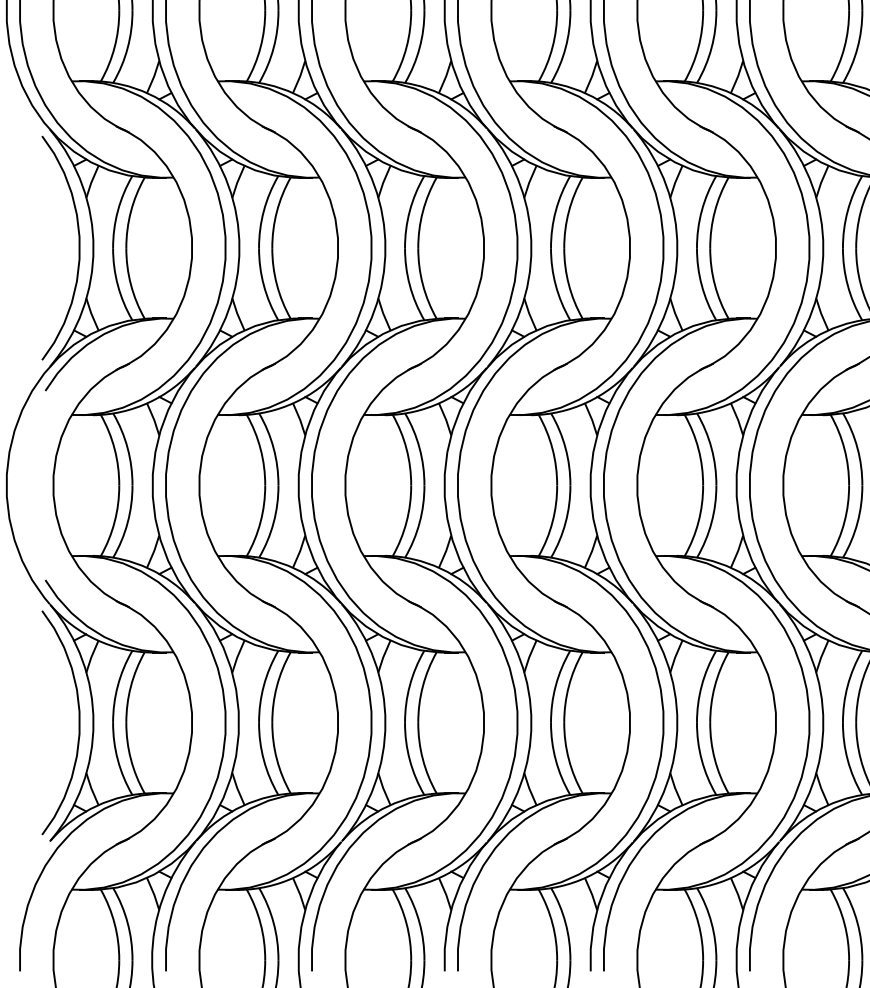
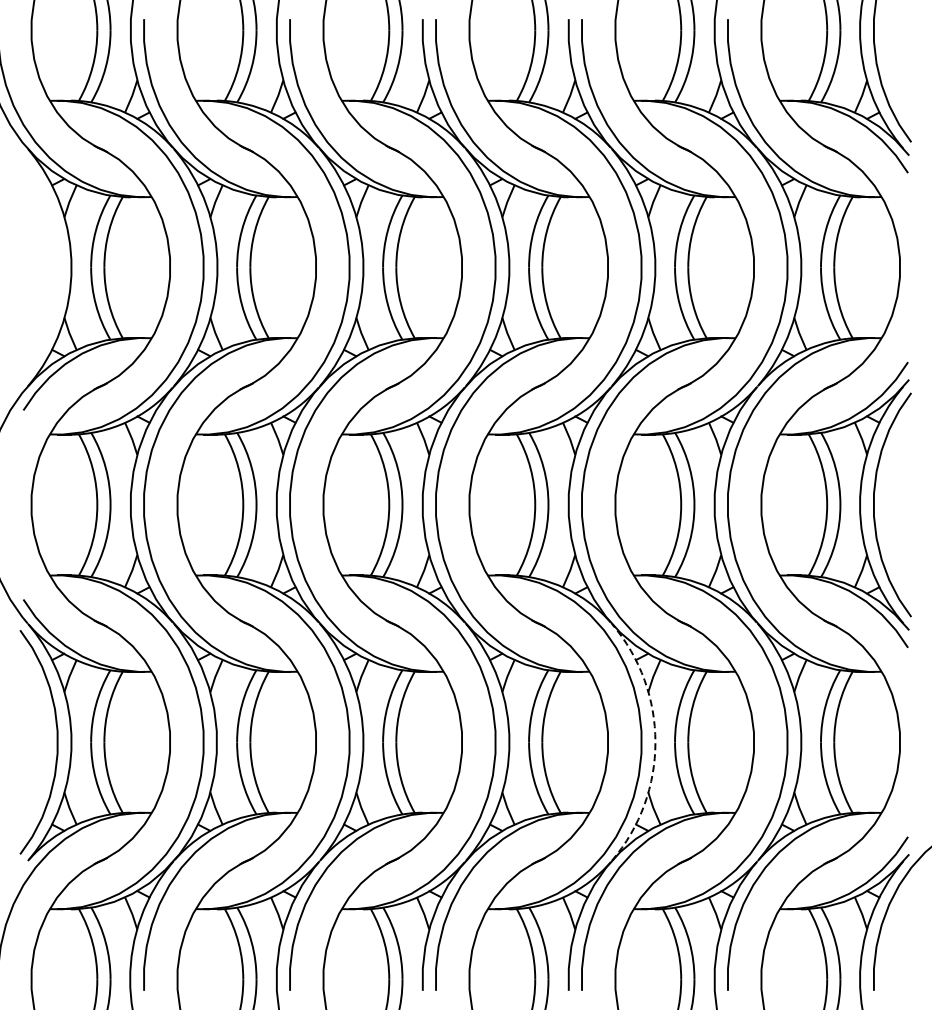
curve: (78, 248) -> (56, 267), removed
arc: (677, 723) -> (655, 742), solid -> dashed

